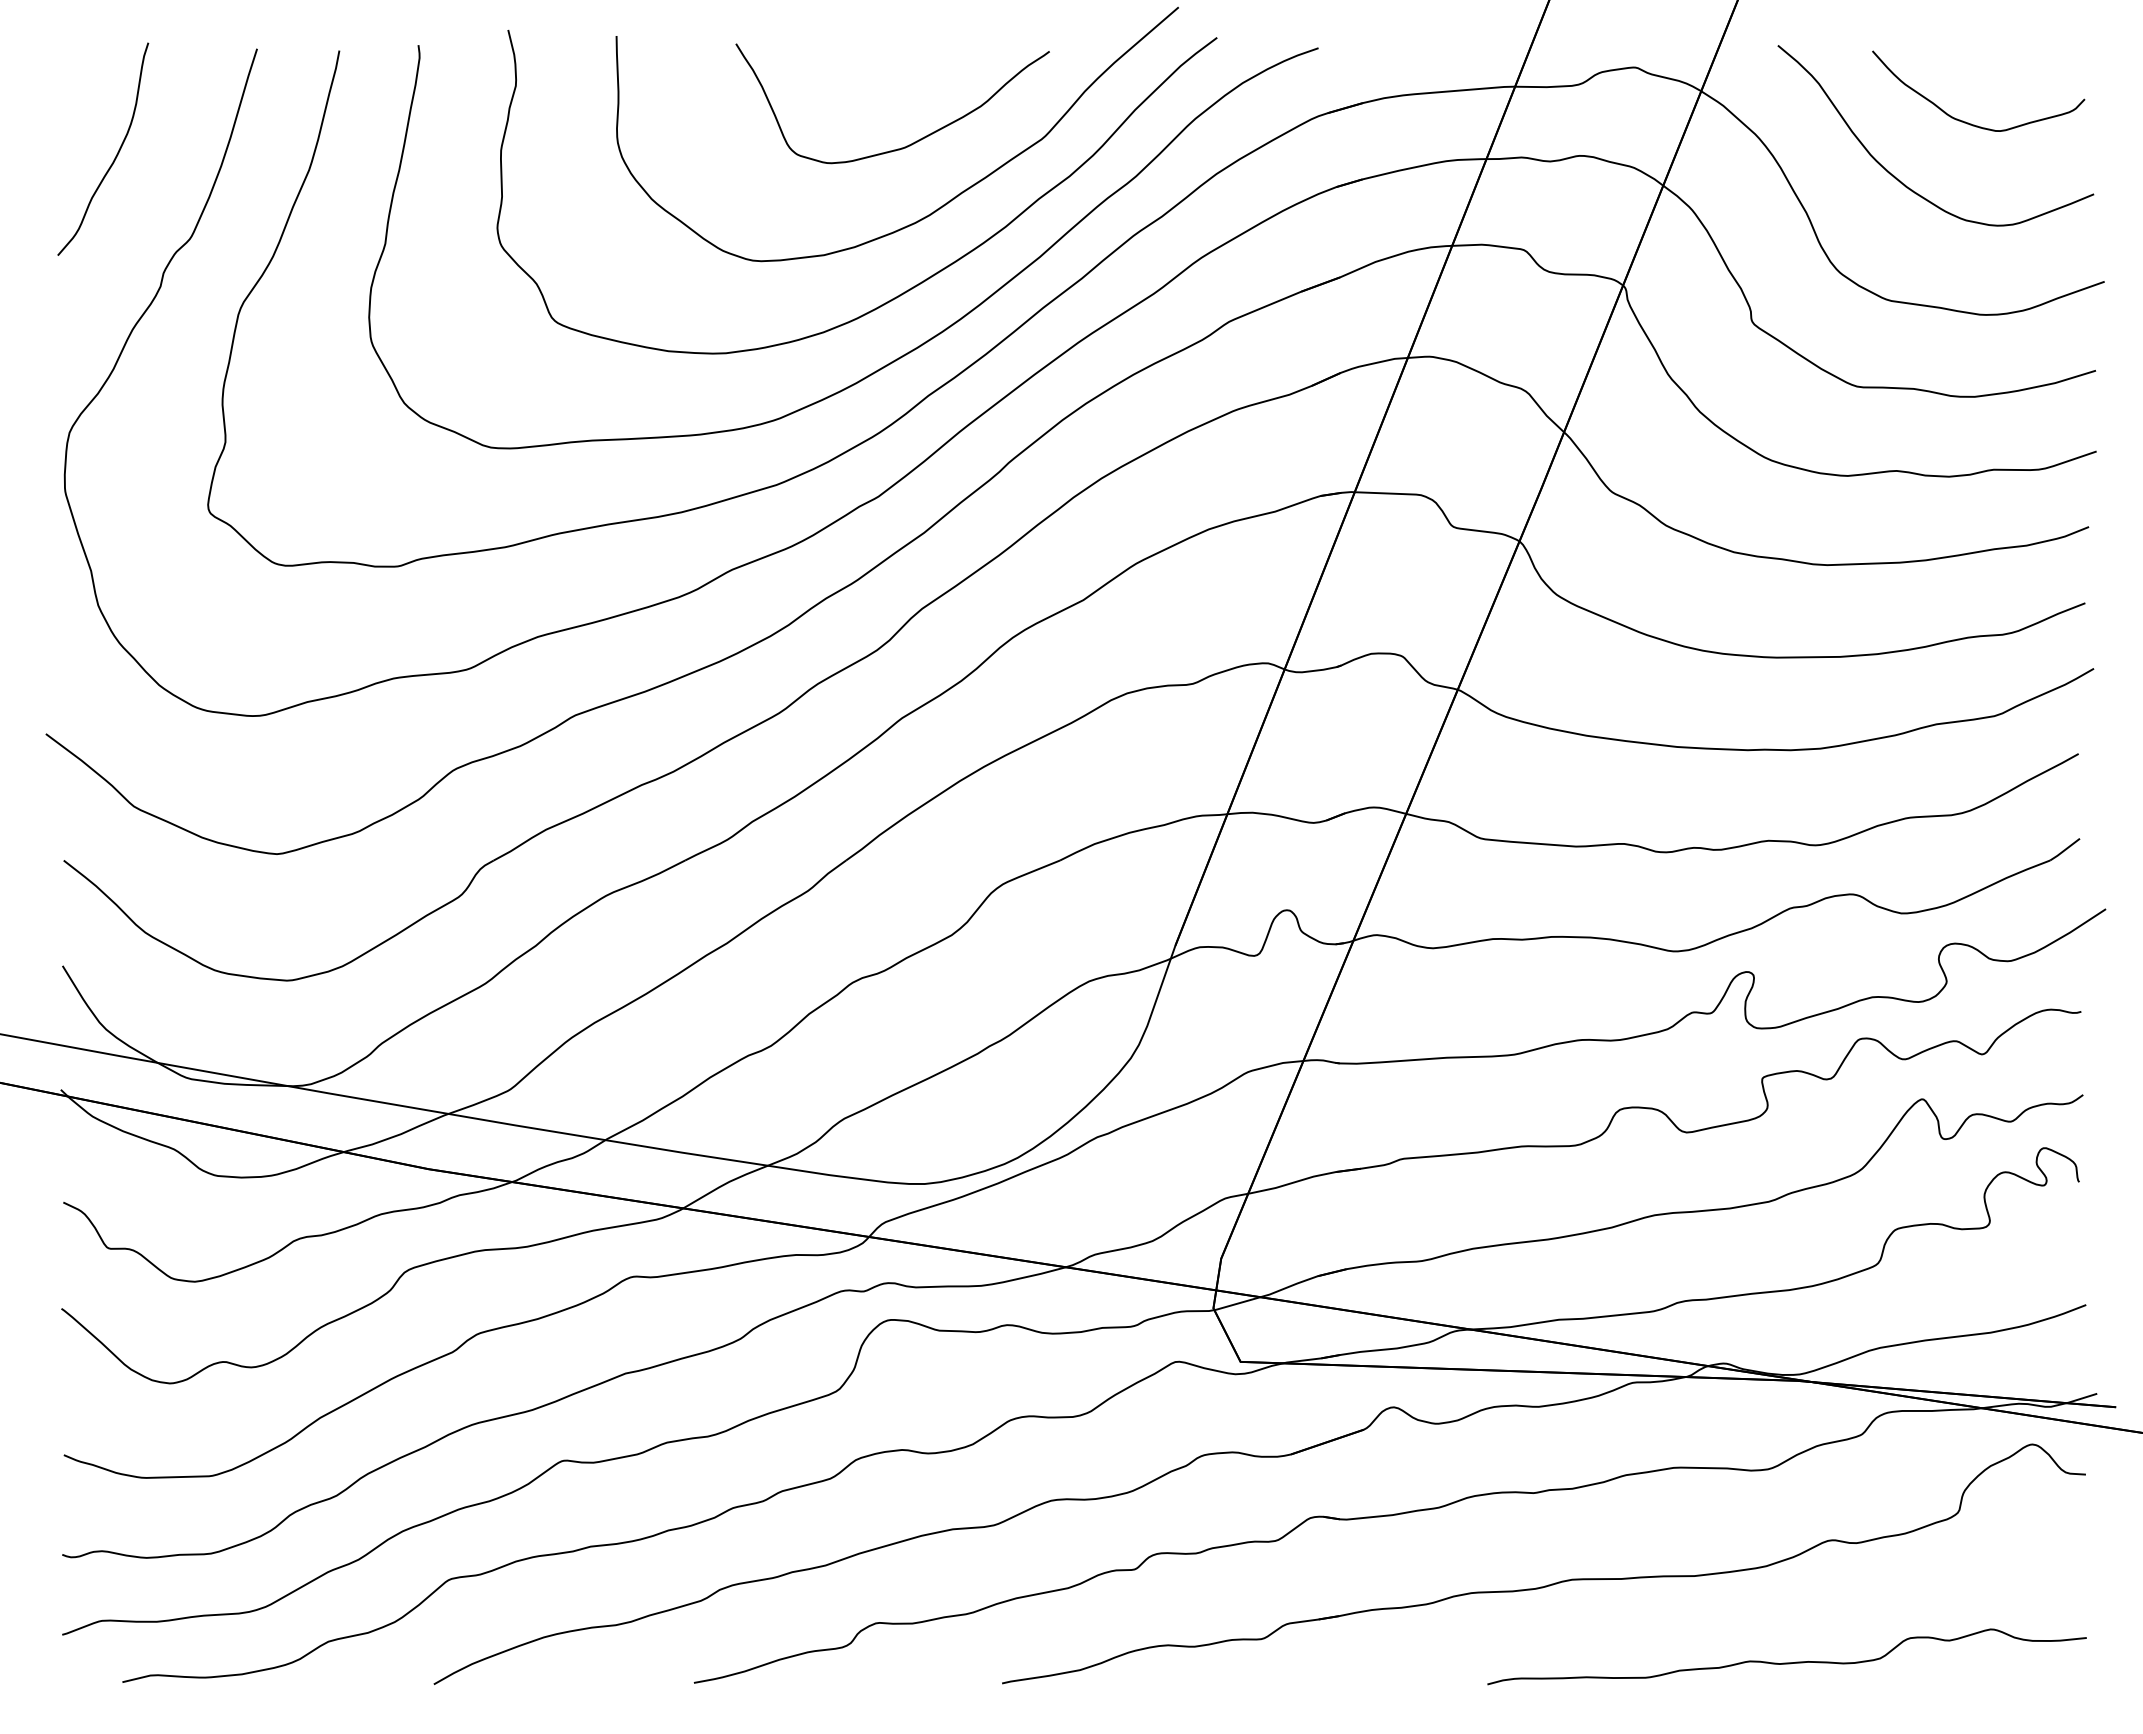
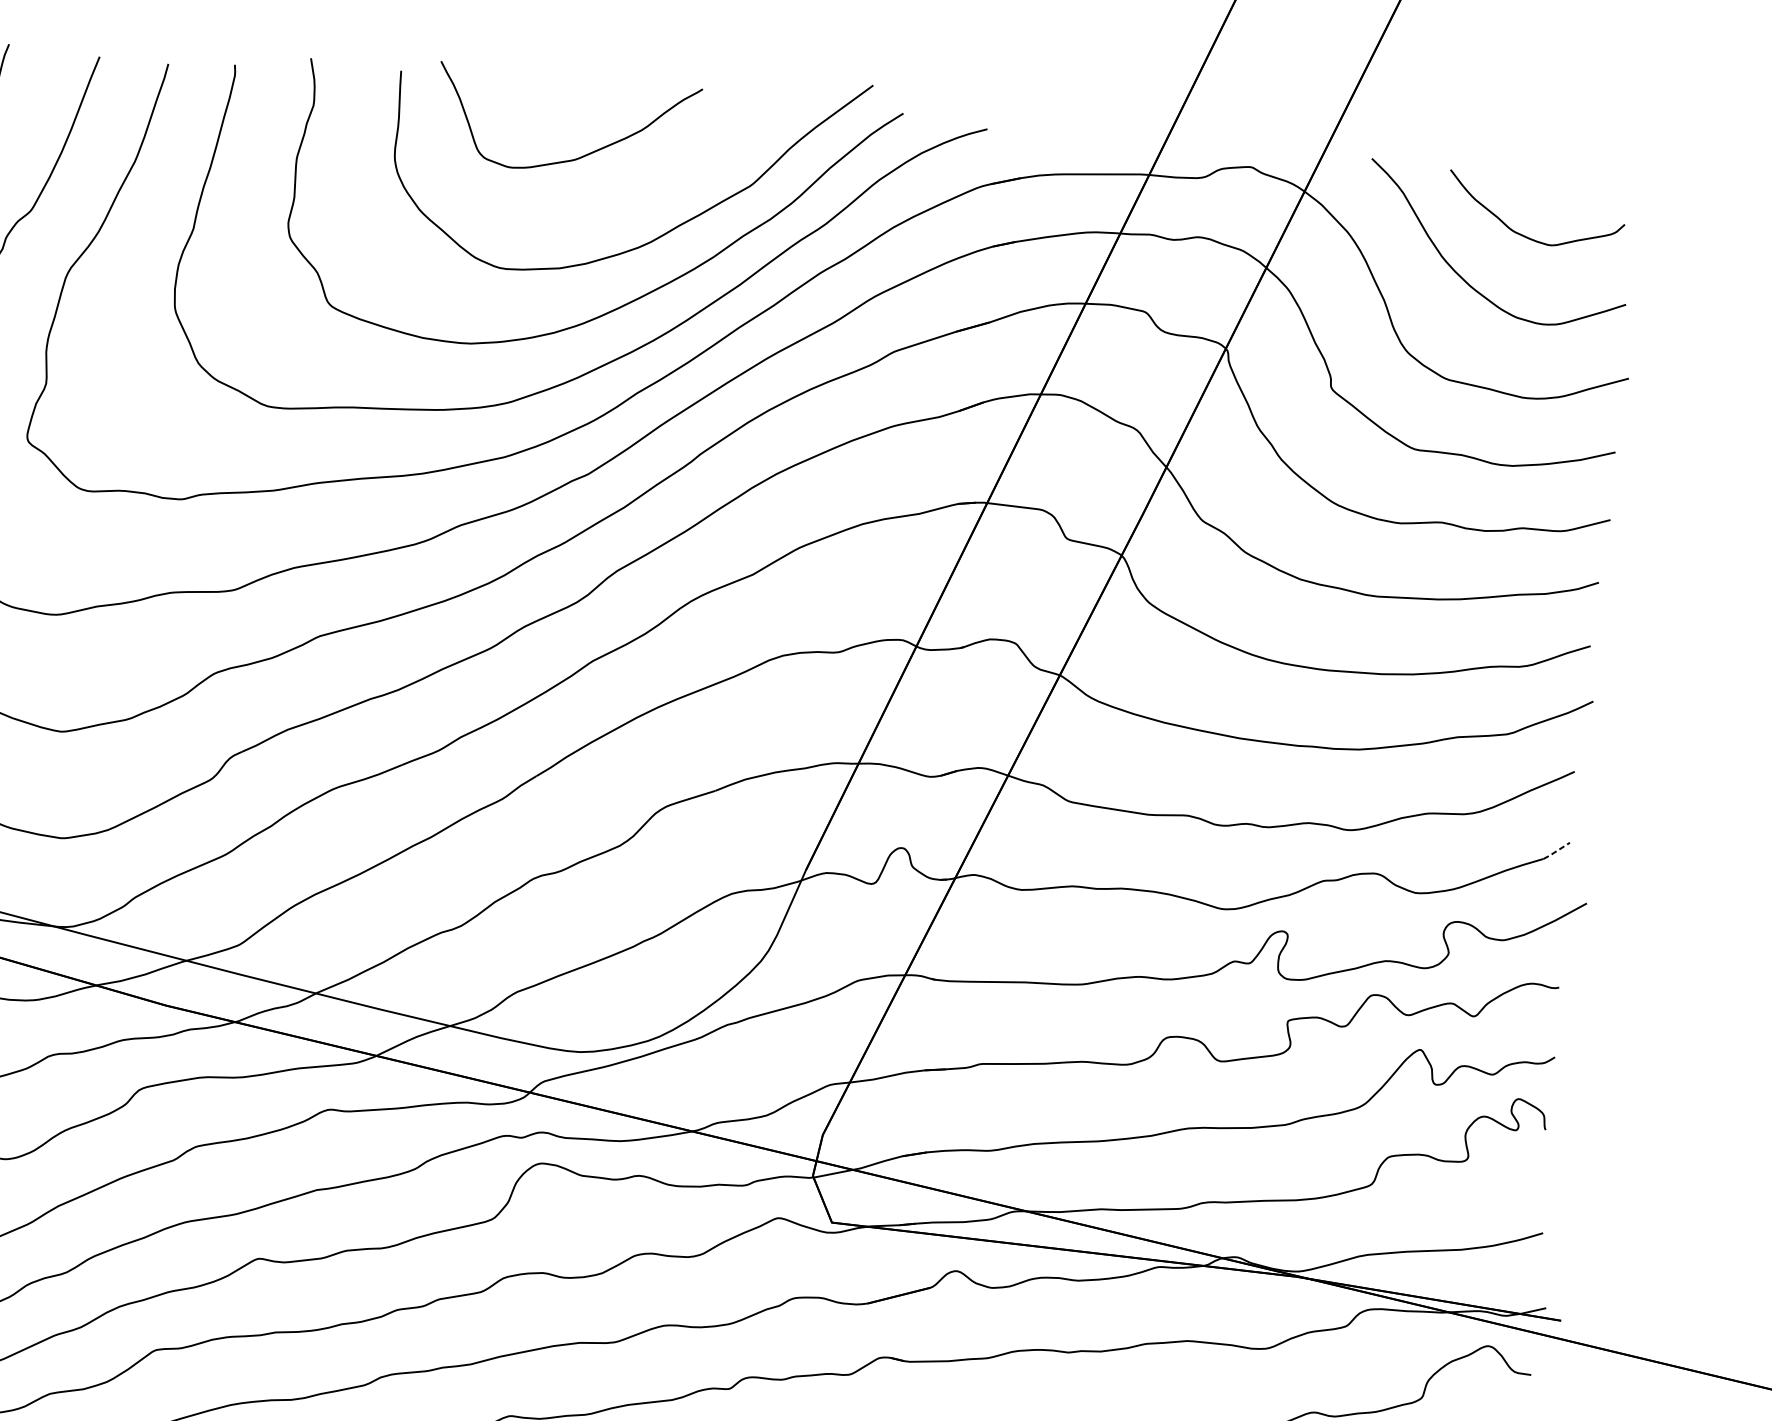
curve: (914, 141) -> (583, 155), moved
line: (2065, 849) -> (1557, 850), solid -> dashed

